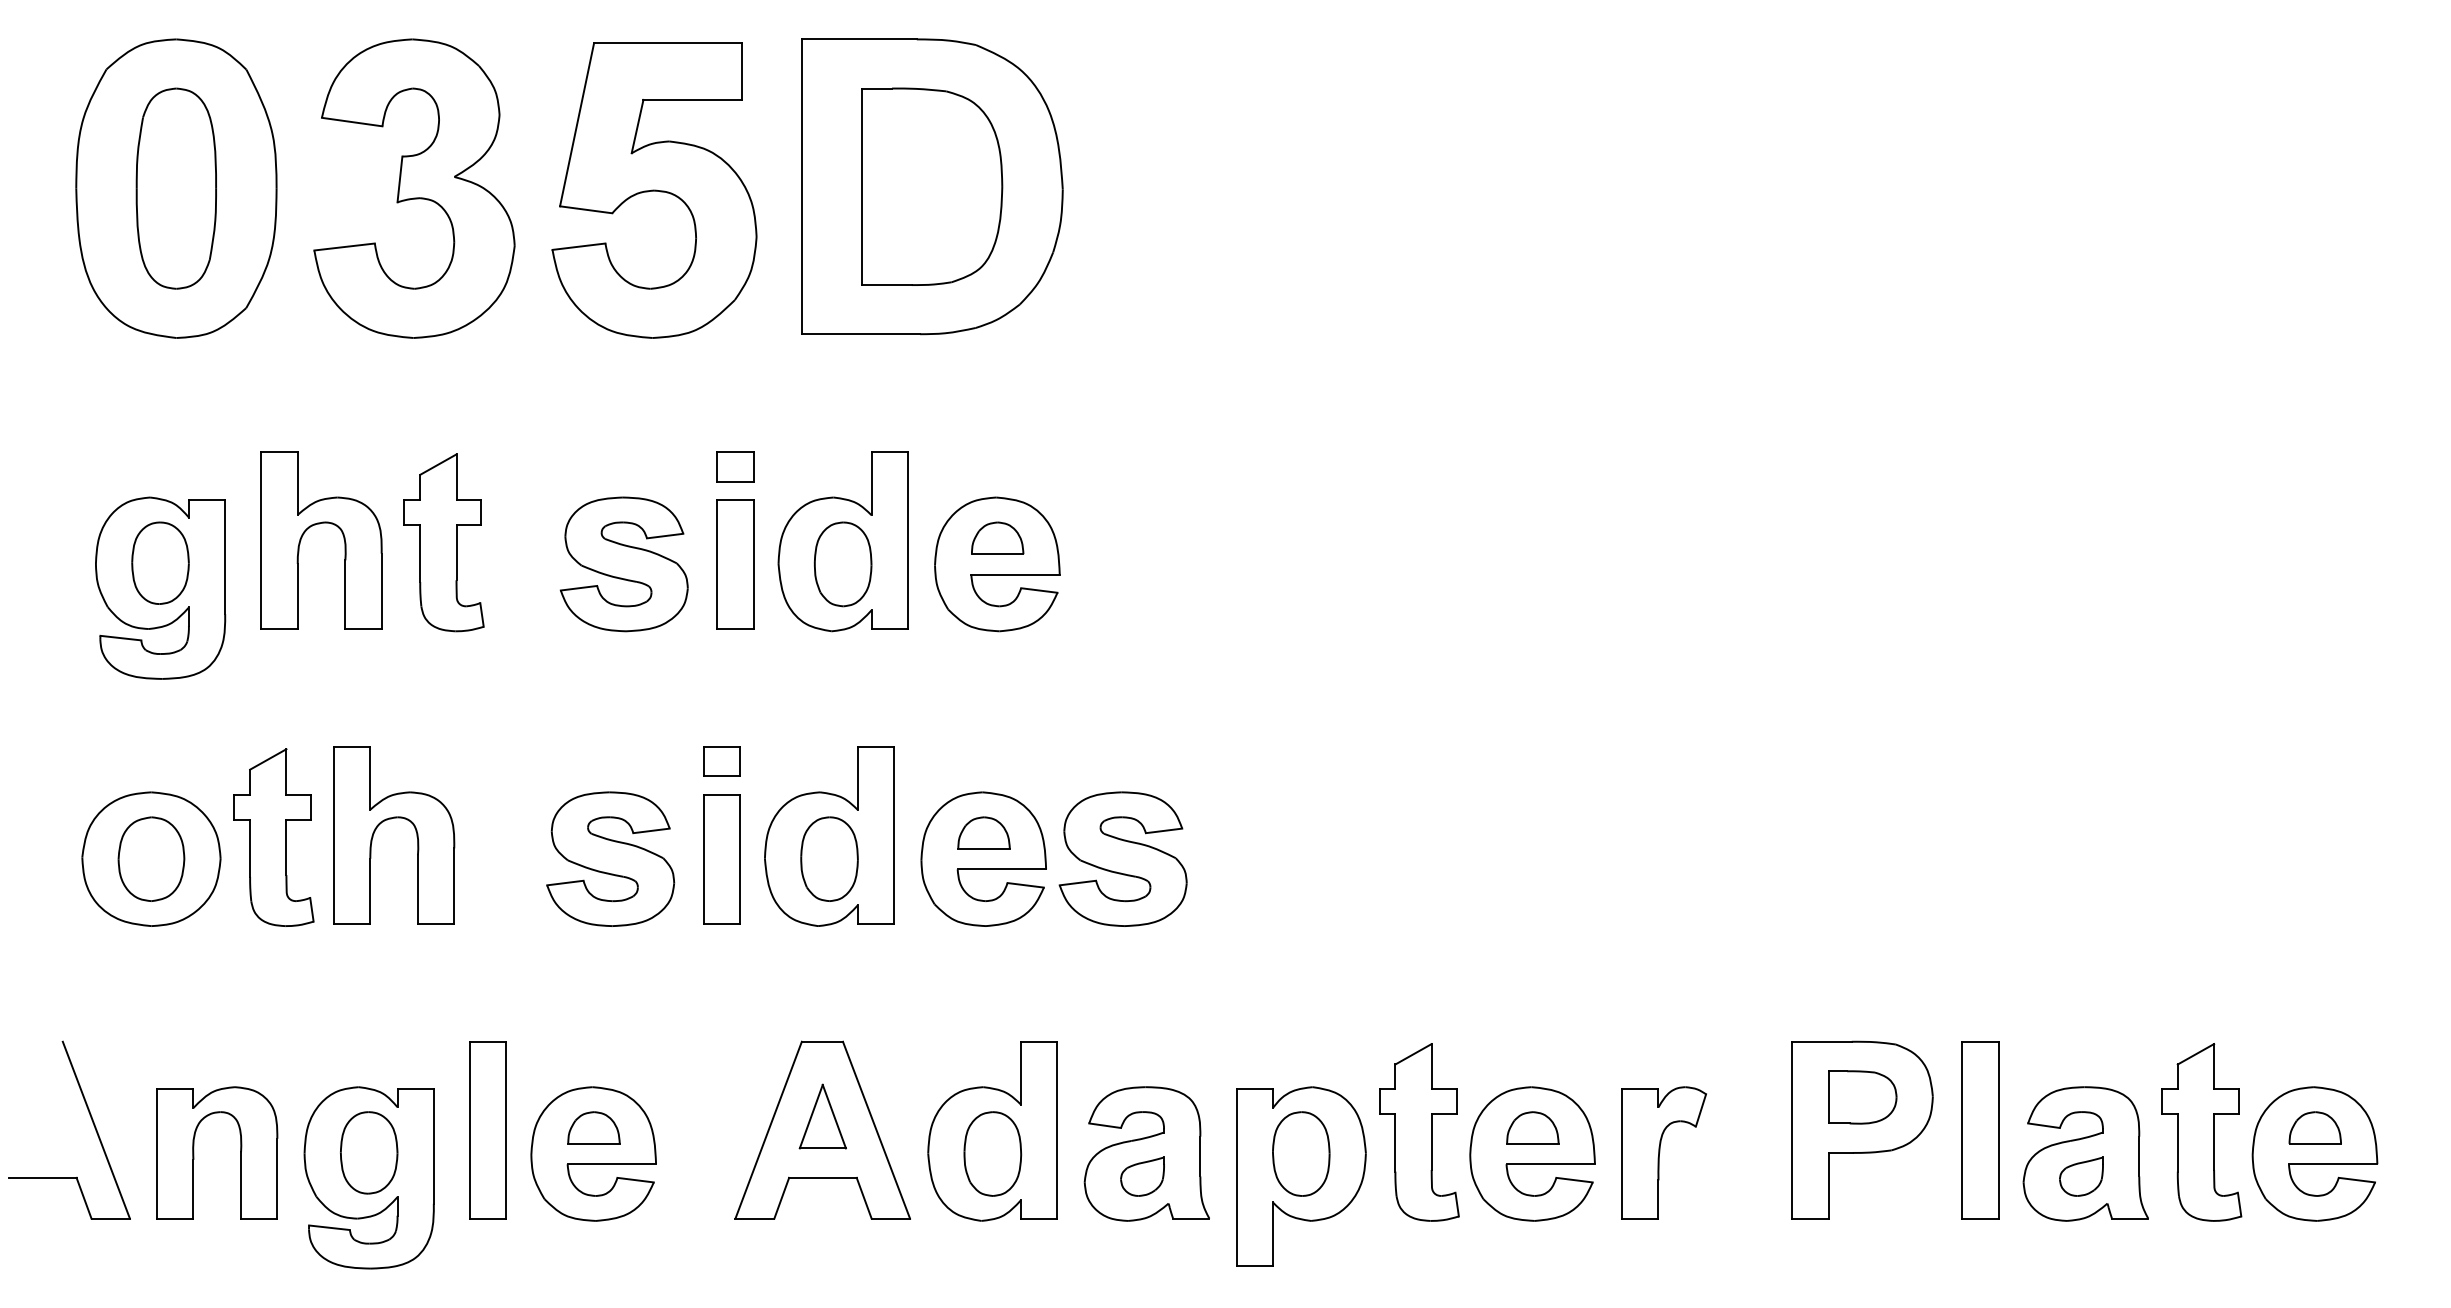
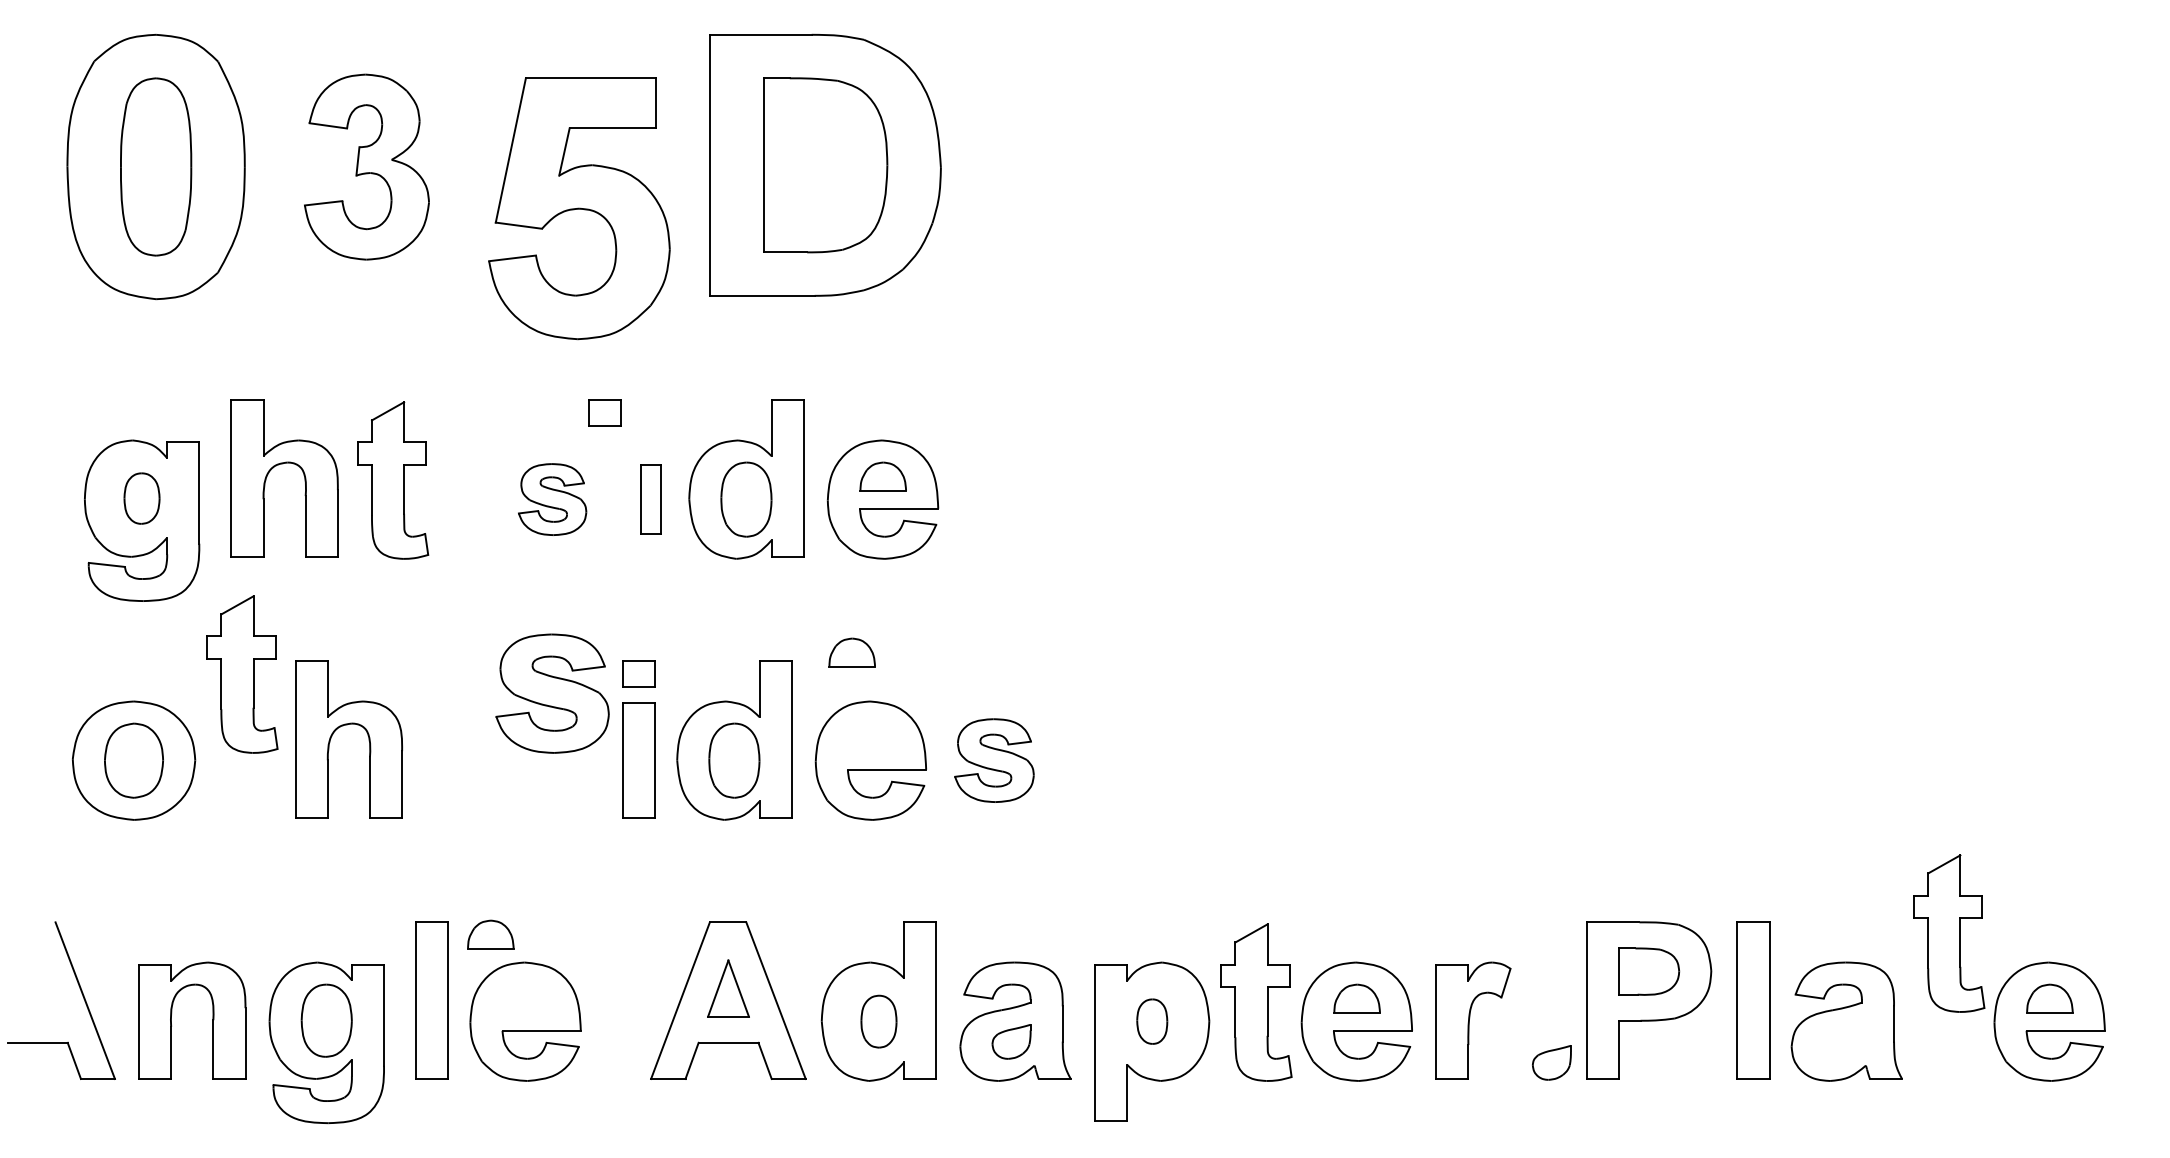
part: (414, 189) -> (366, 167), size x0.7
part: (654, 190) -> (579, 208), moved
part: (734, 465) -> (604, 412), moved
part: (159, 563) -> (141, 498), size x0.7
part: (624, 564) -> (552, 499), size x0.6
part: (734, 564) -> (650, 499), size x0.6
part: (983, 833) -> (851, 652), moved
part: (273, 837) -> (242, 674), moved
part: (610, 858) -> (552, 693), moved
part: (1123, 858) -> (994, 760), size x0.7
part: (593, 1127) -> (490, 934), moved
part: (2201, 1132) -> (1949, 933), moved
part: (992, 1153) -> (878, 1021), size x0.7
part: (1301, 1153) -> (1152, 1021), size x0.6
part: (2081, 1176) -> (1551, 1062), moved

